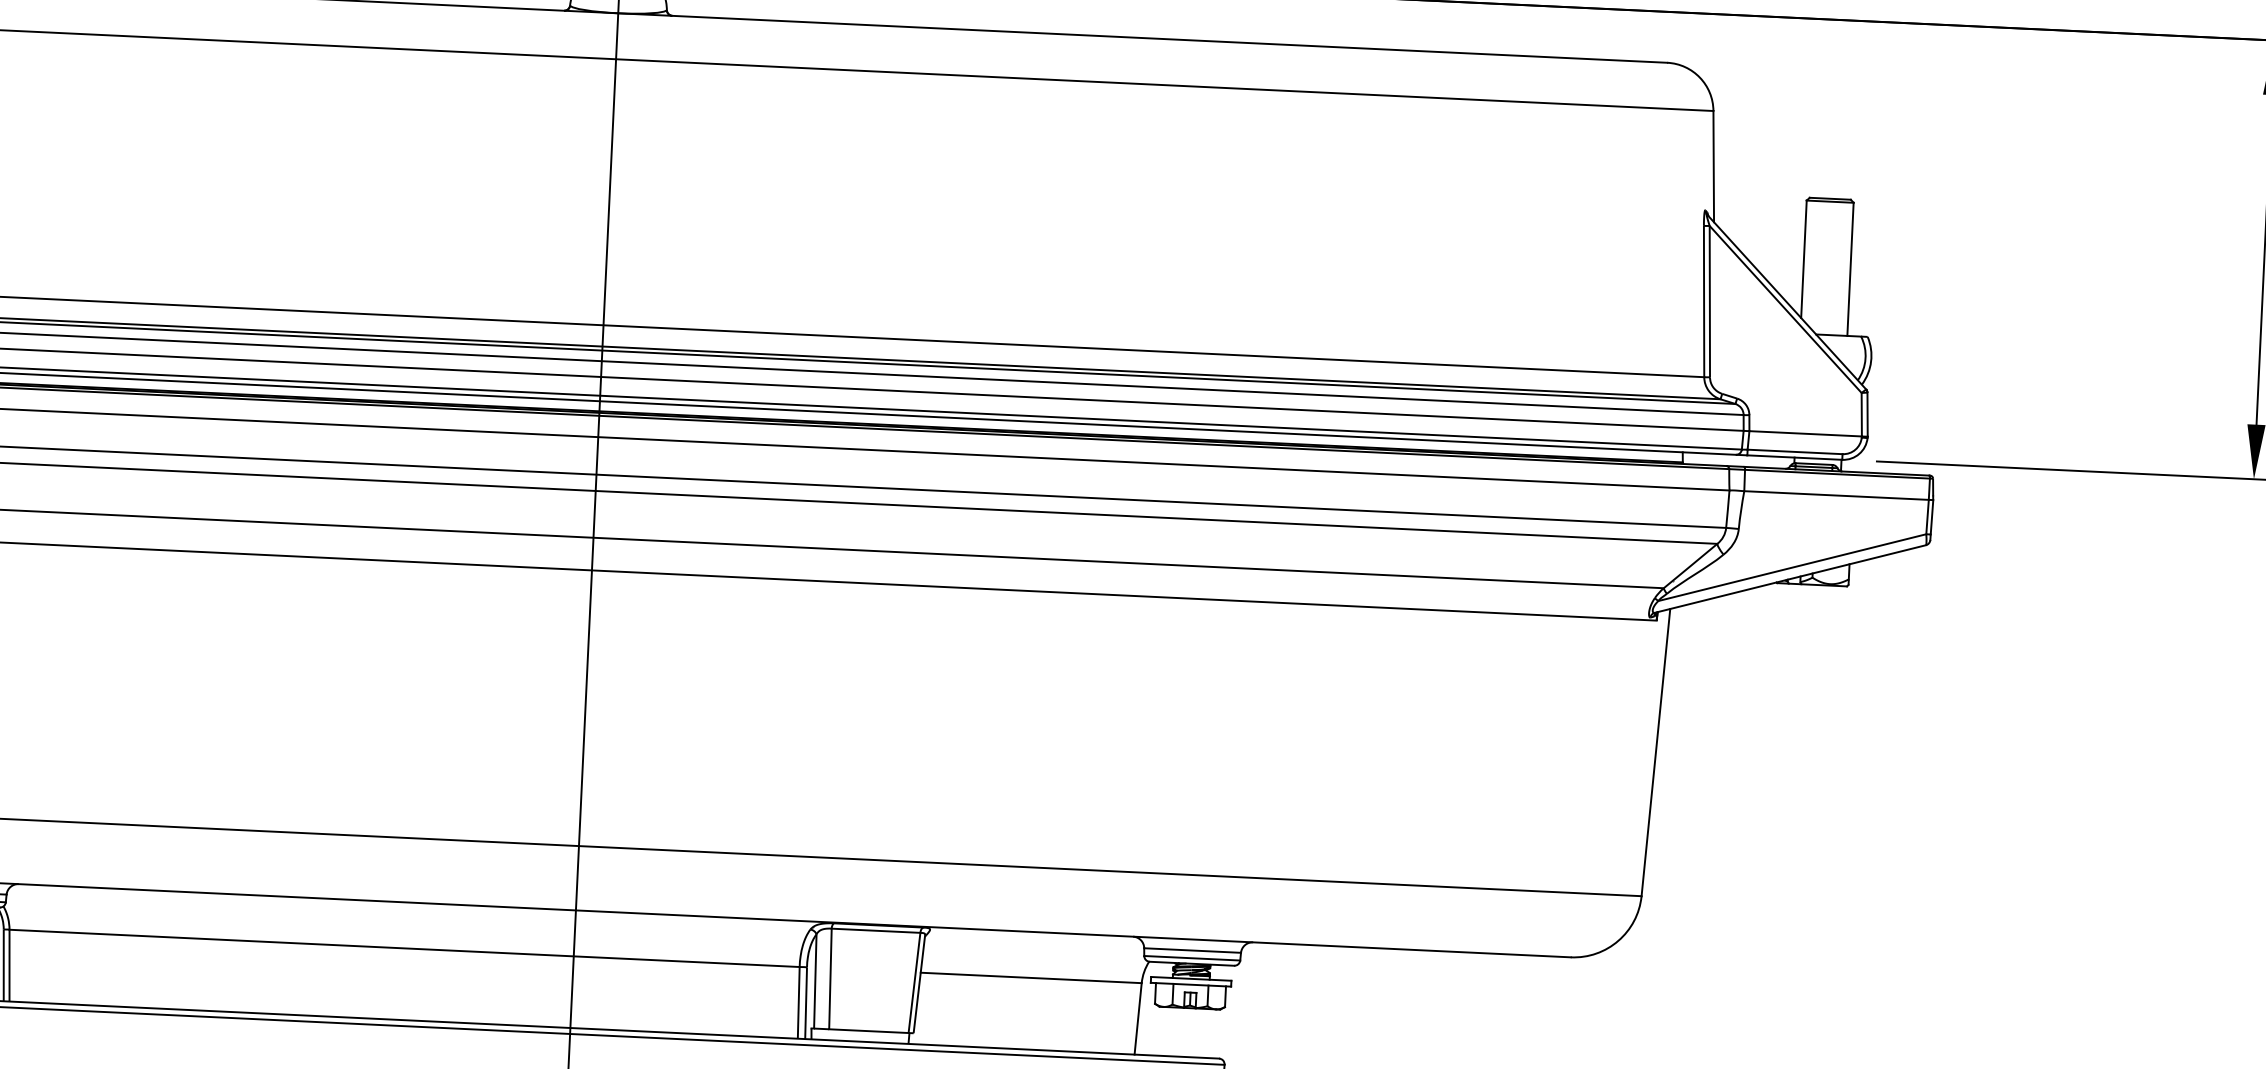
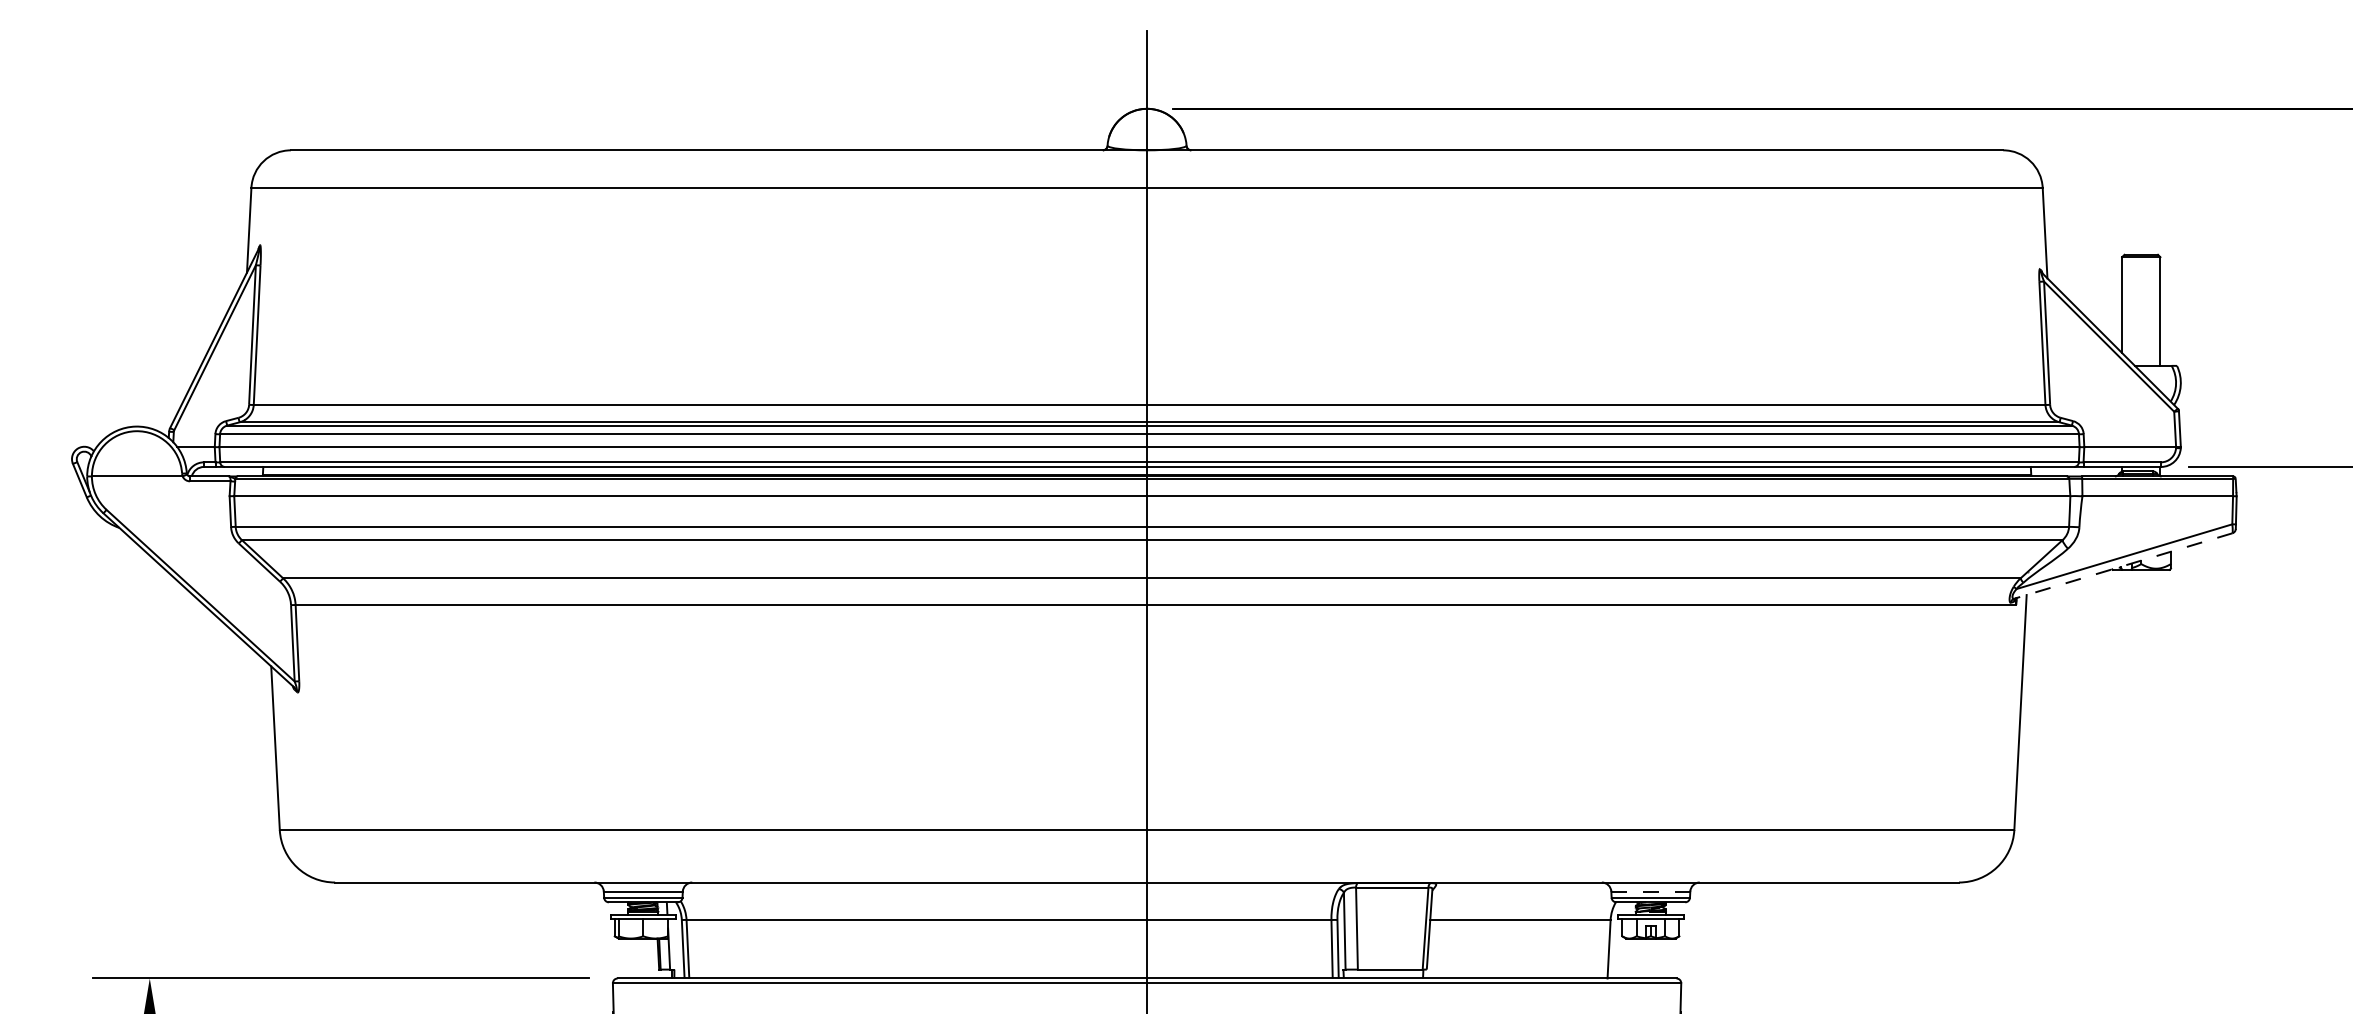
line: (1790, 579) -> (2123, 566), solid -> dashed
line: (1192, 950) -> (1650, 891), solid -> dashed

